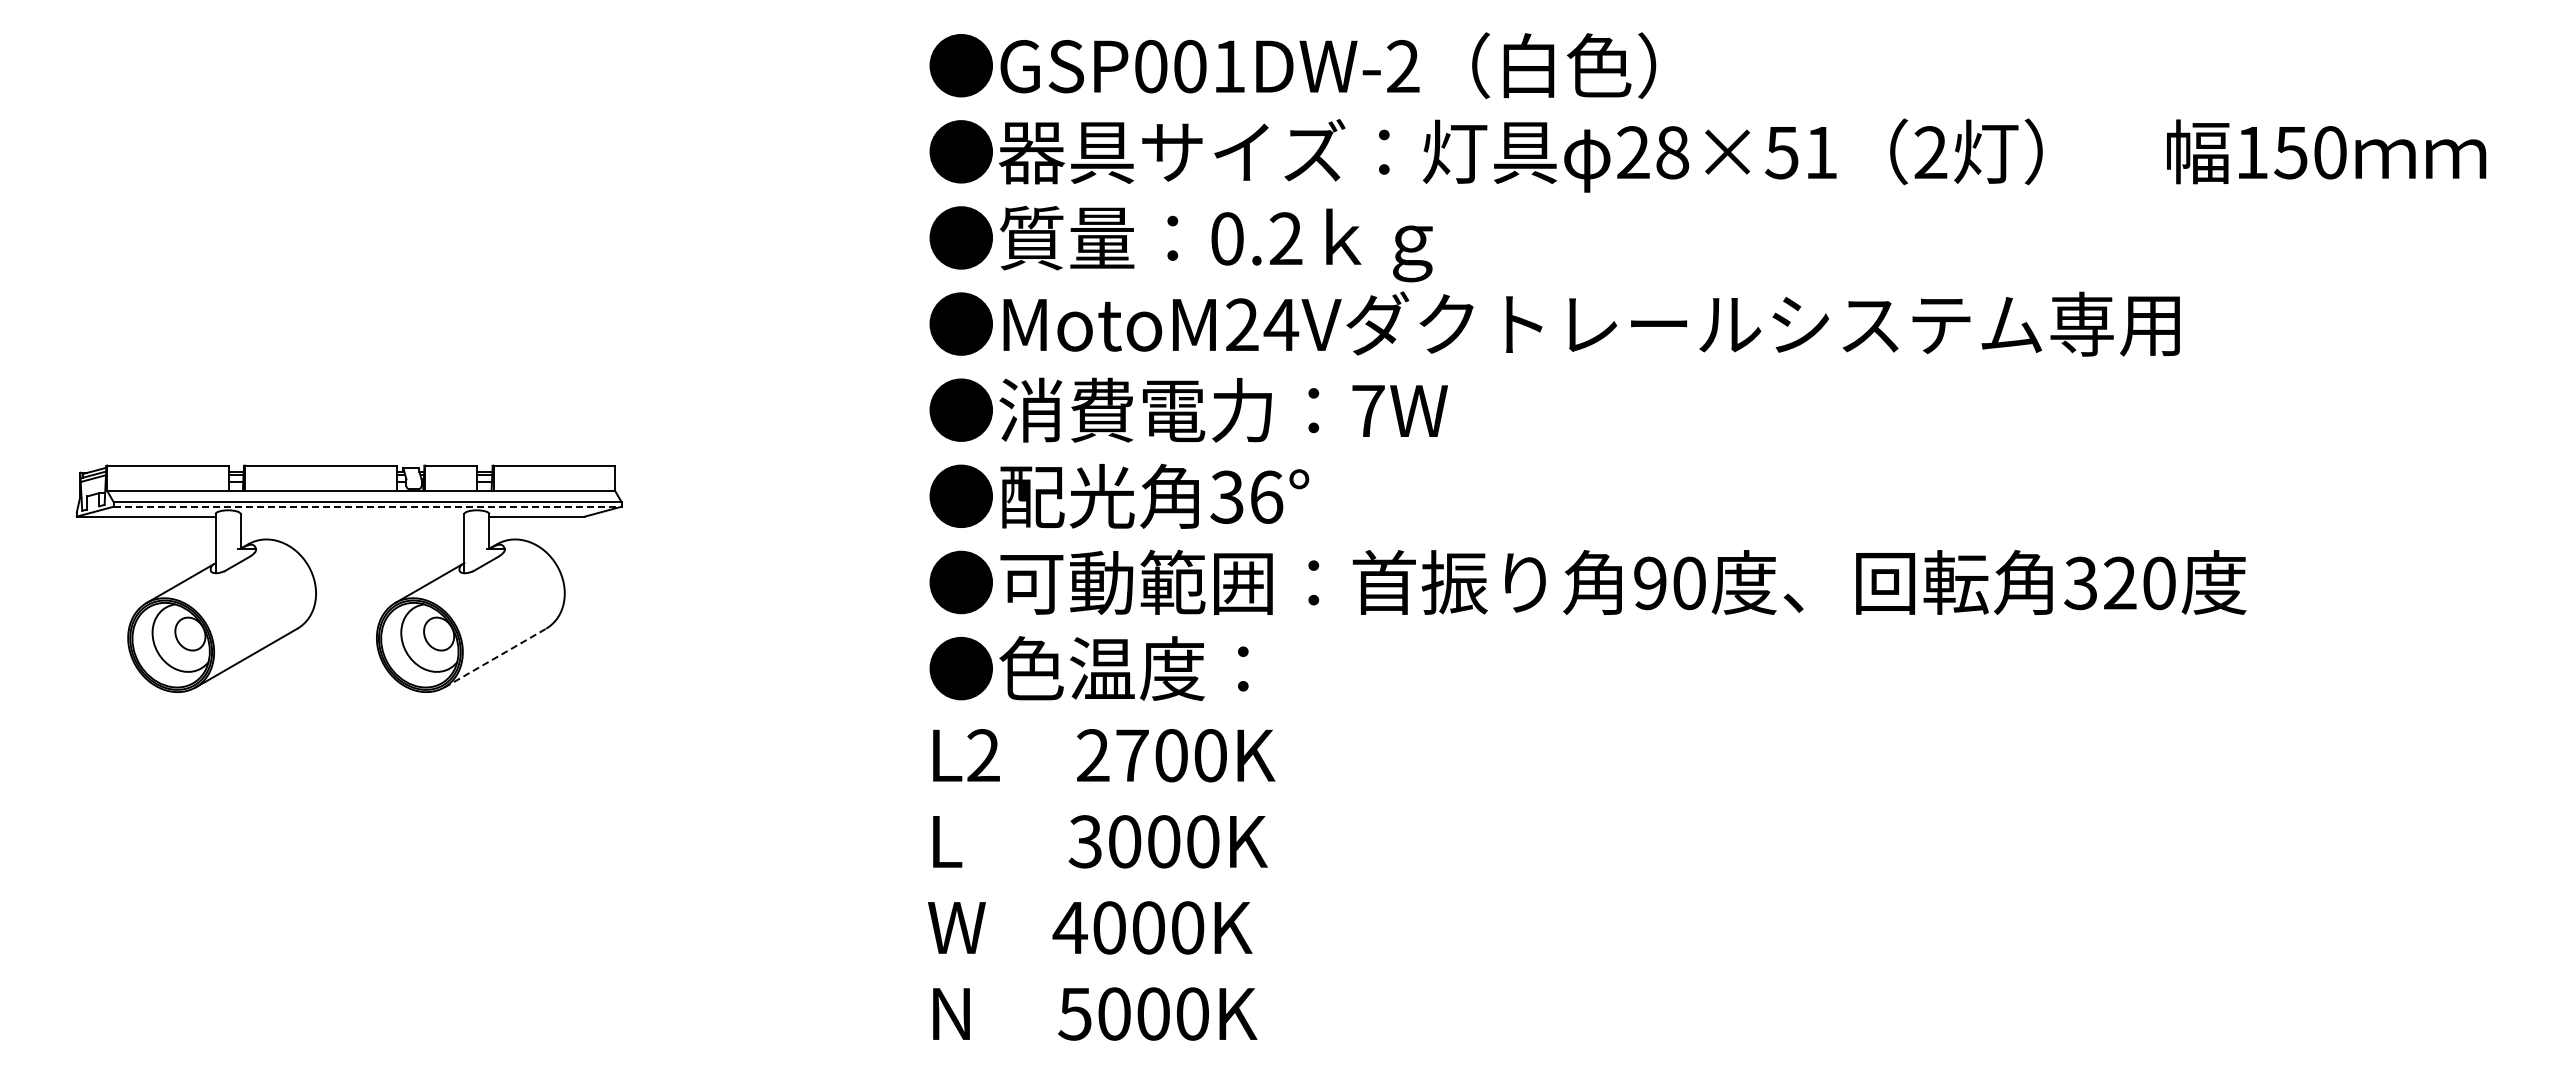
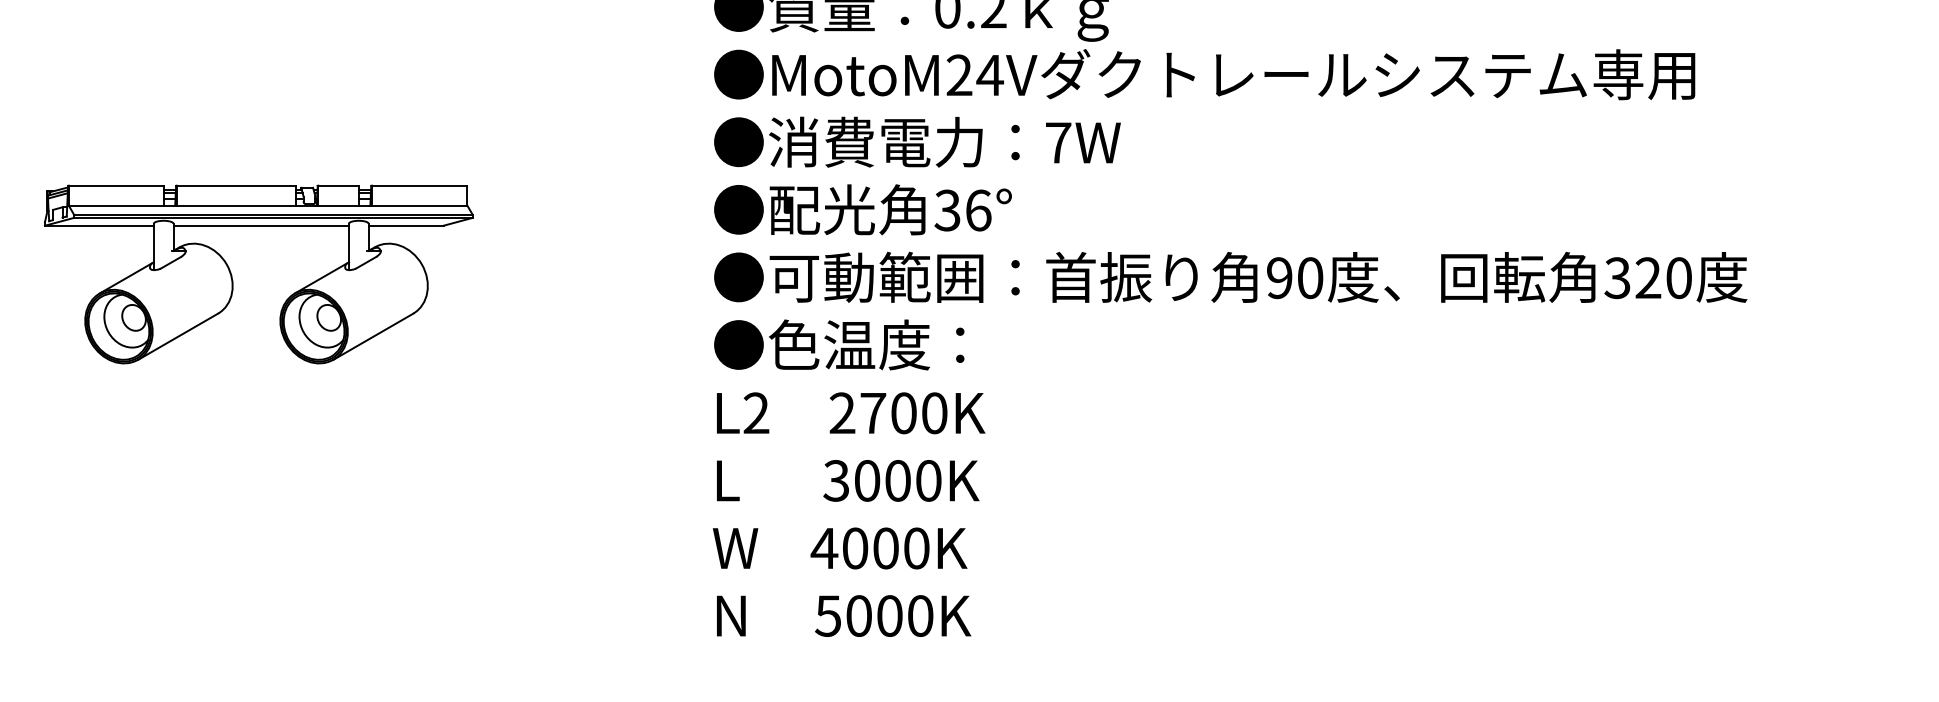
line: (367, 506) -> (273, 217), dashed -> solid
line: (352, 516) -> (261, 225), added
line: (495, 658) -> (373, 337), dashed -> solid

